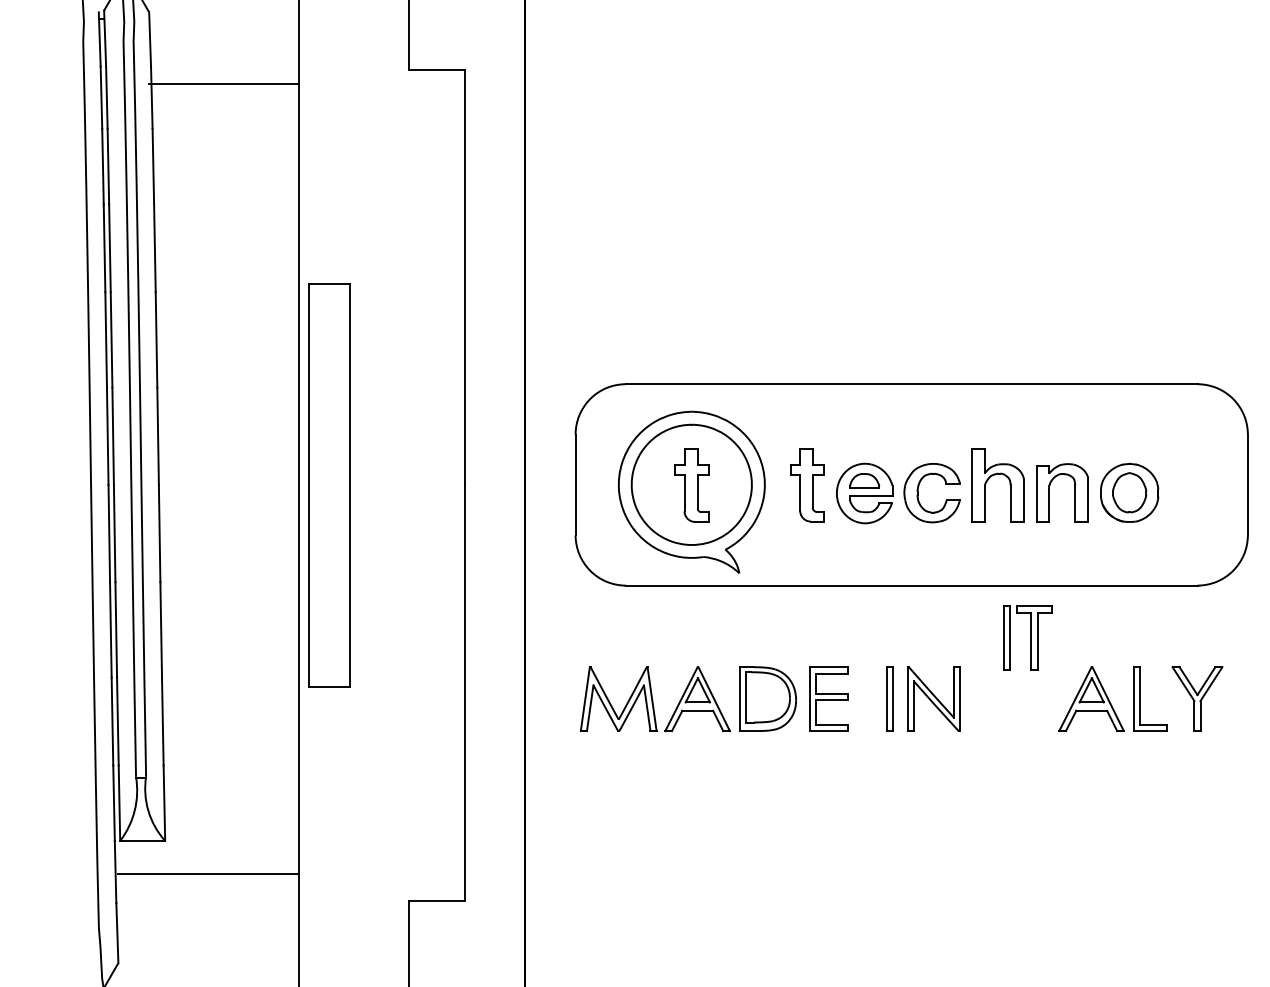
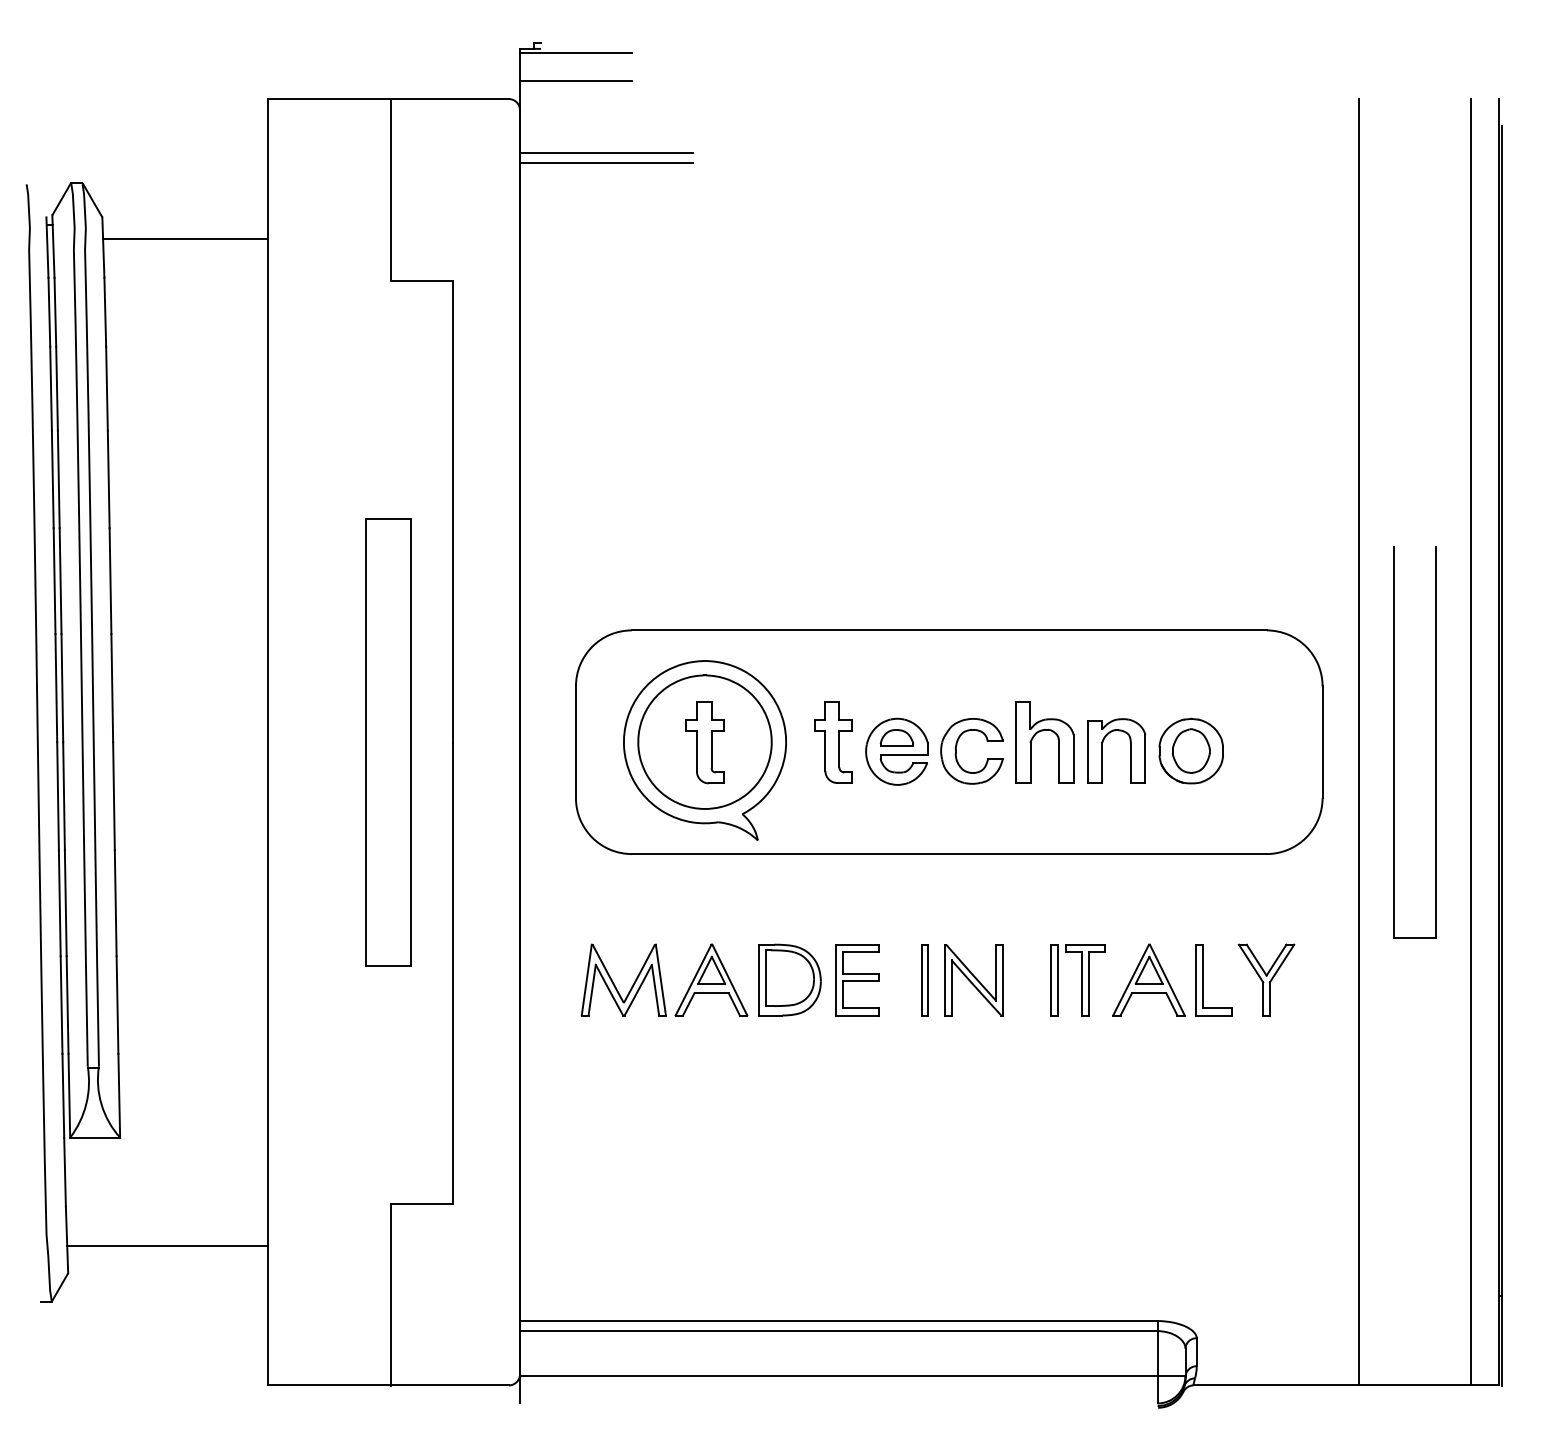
line: (224, 83) -> (185, 238), moved
part: (329, 485) -> (388, 742), moved
part: (1027, 638) -> (1077, 980), moved
line: (207, 874) -> (167, 1245), moved

